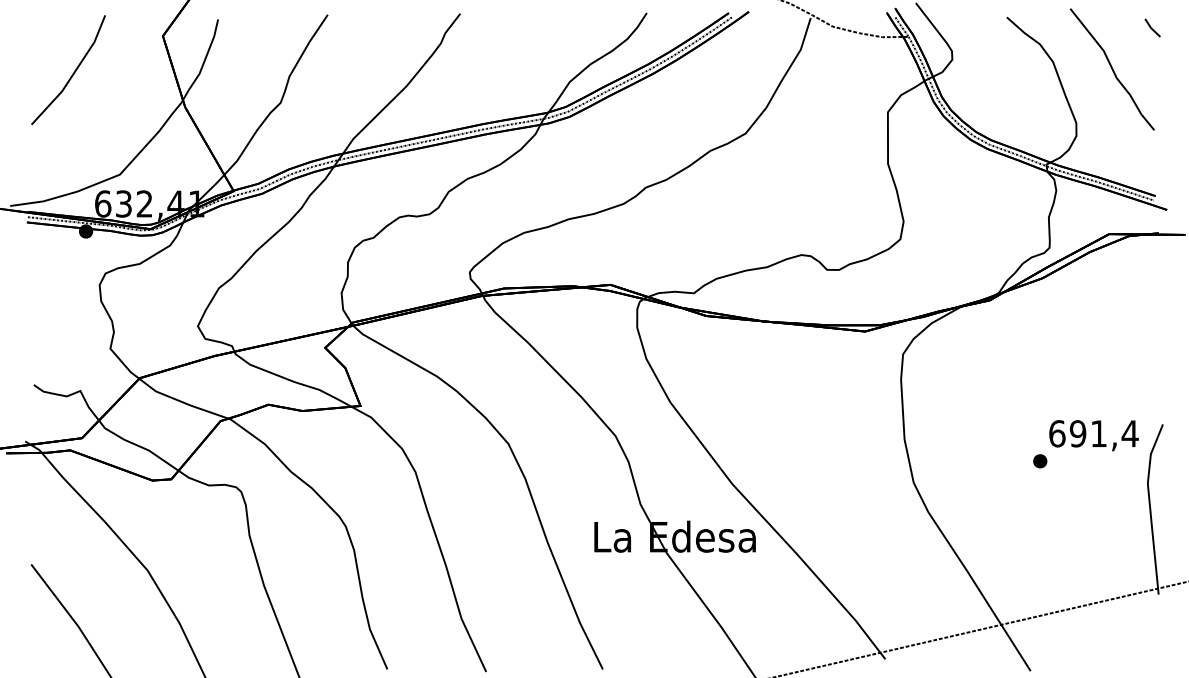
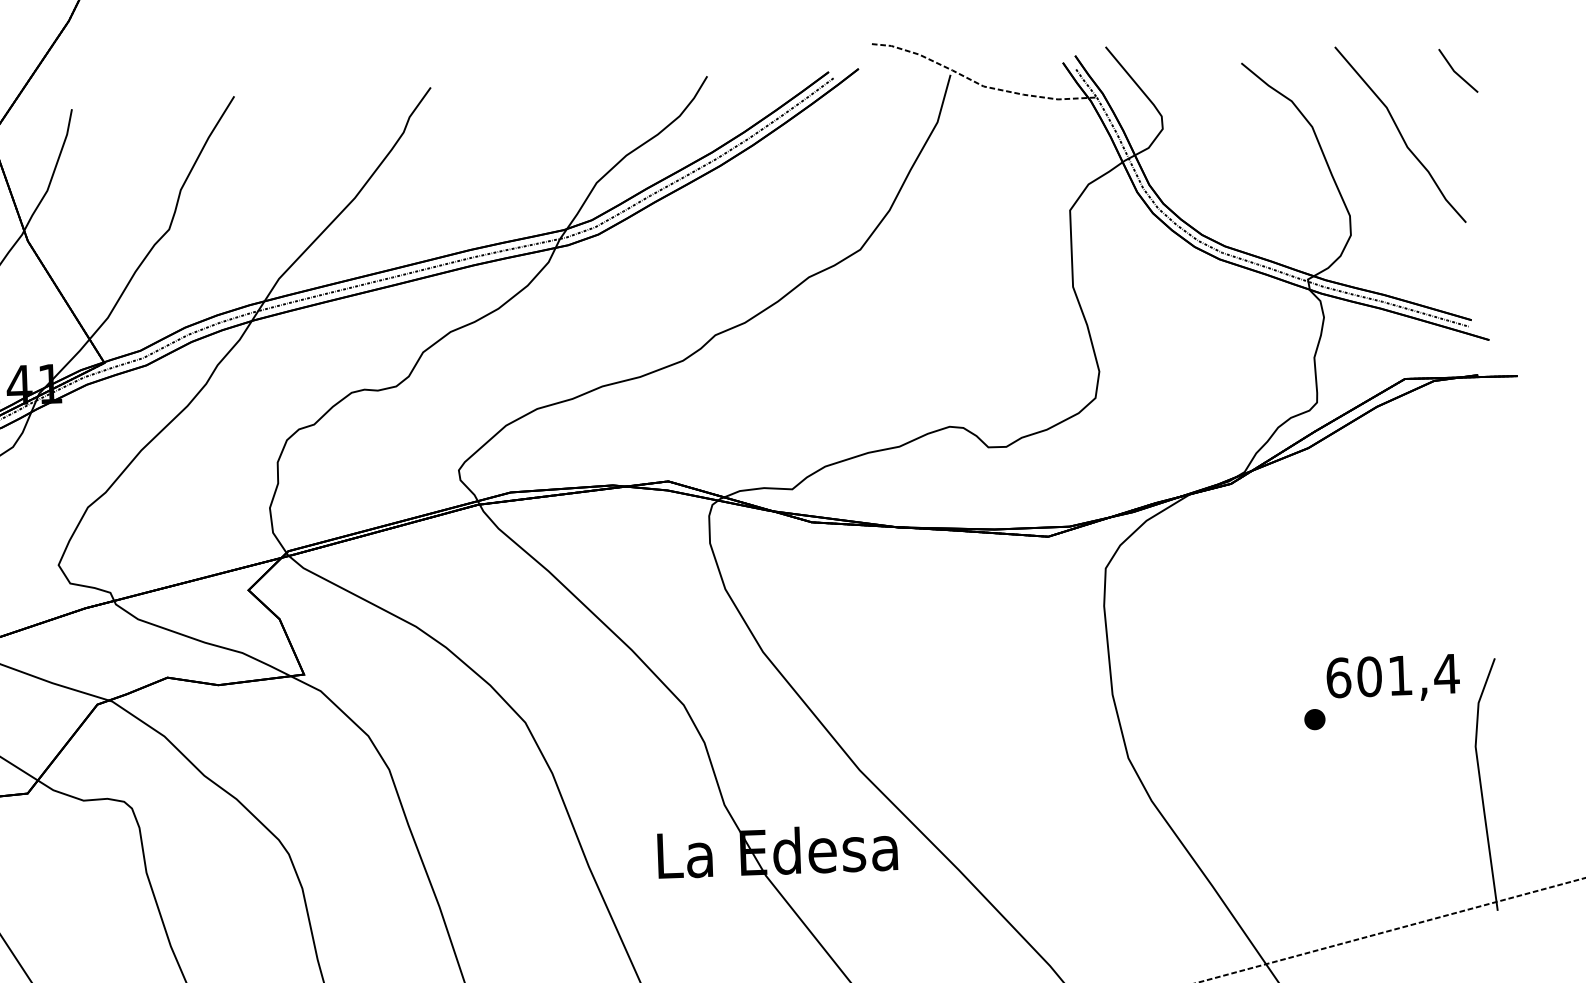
part: (1152, 27) -> (1457, 70), size x1.67
text: (1077, 433) -> (1368, 676), 691,4 -> 601,4

